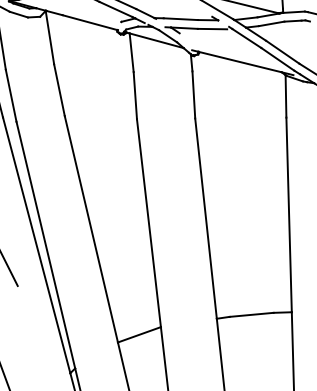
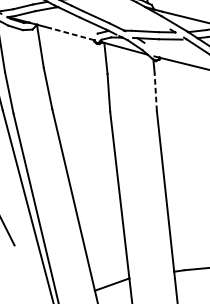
line: (89, 22) -> (72, 34), solid -> dashed
line: (193, 94) -> (155, 91), solid -> dashed

